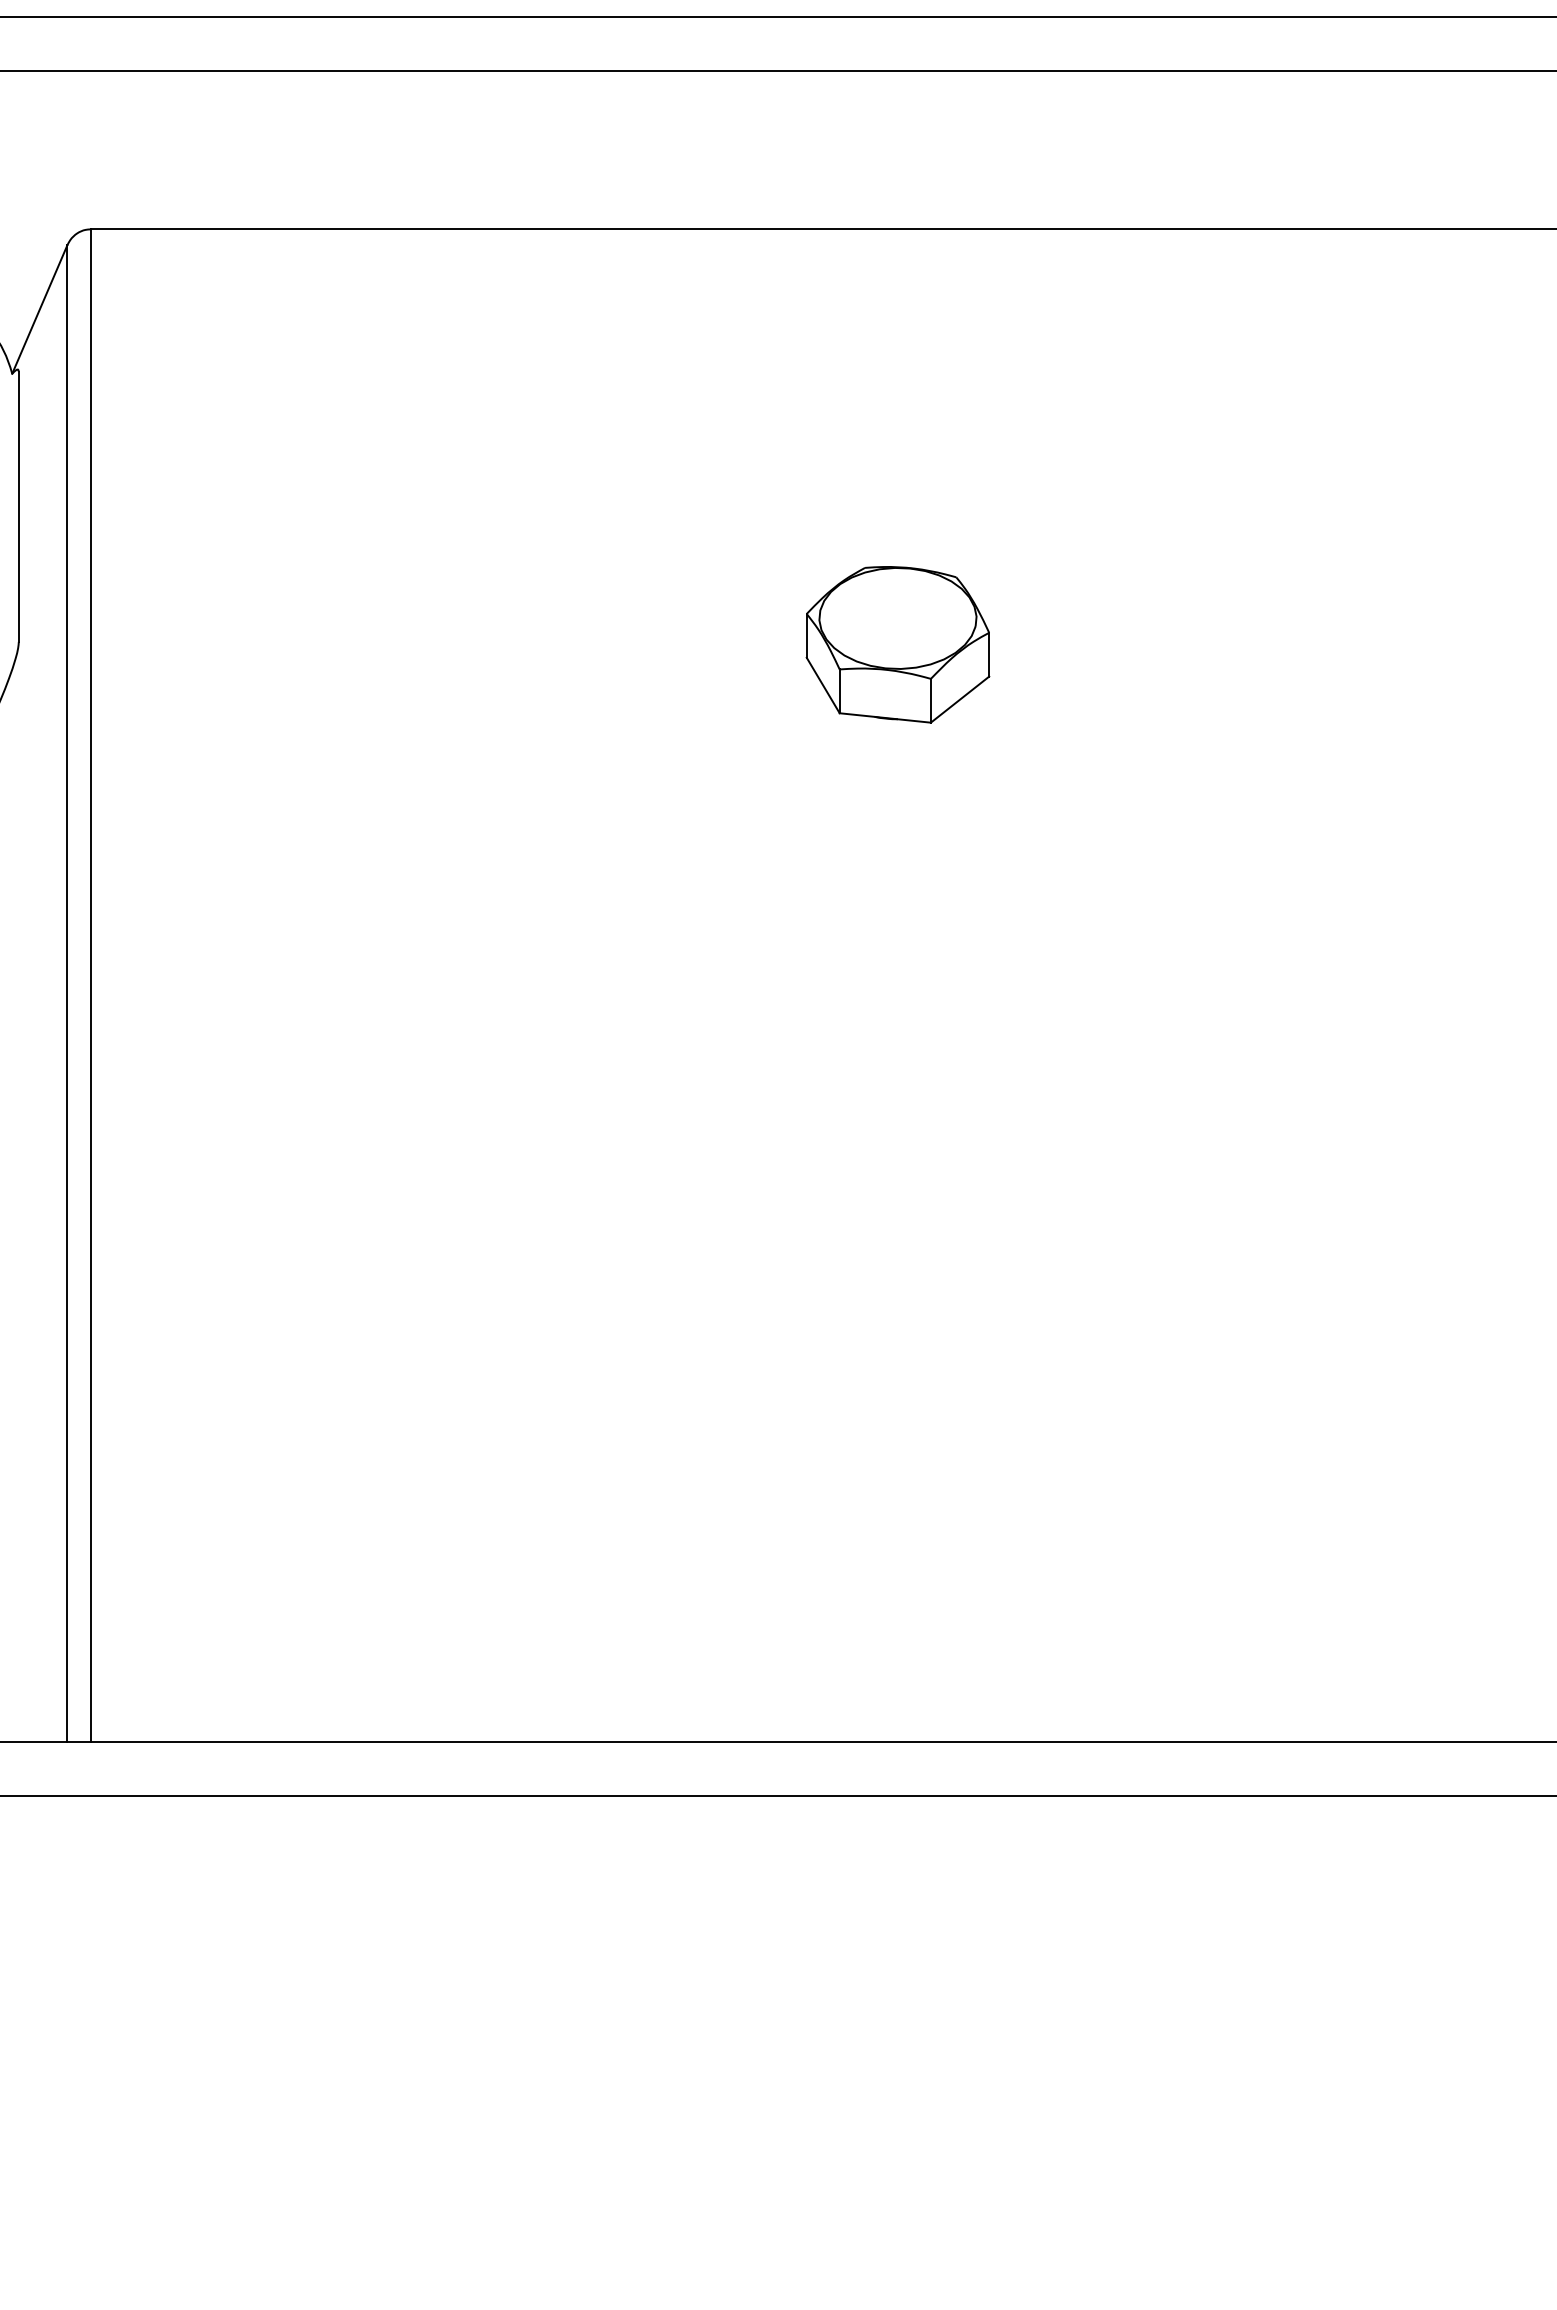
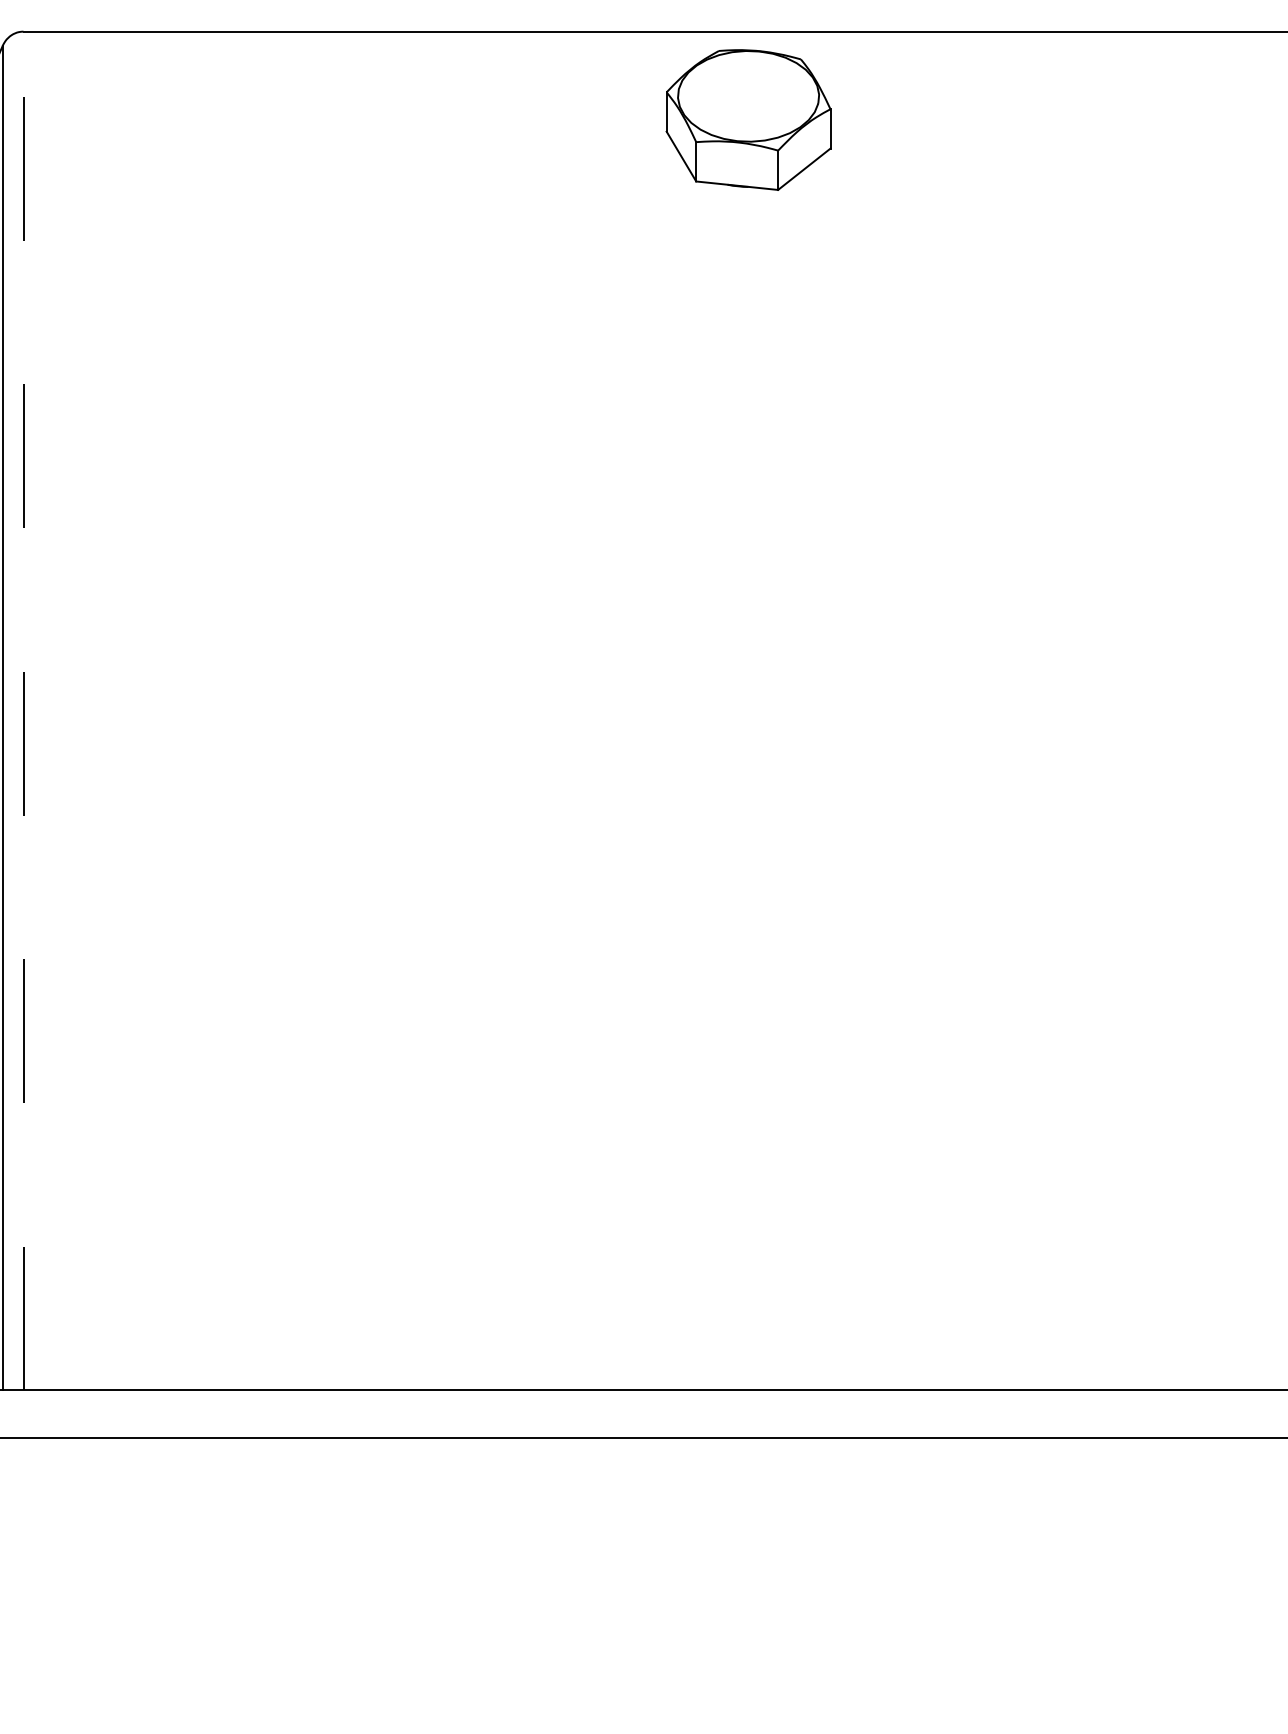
part: (897, 644) -> (748, 119), moved
line: (90, 985) -> (23, 710), solid -> dashed

